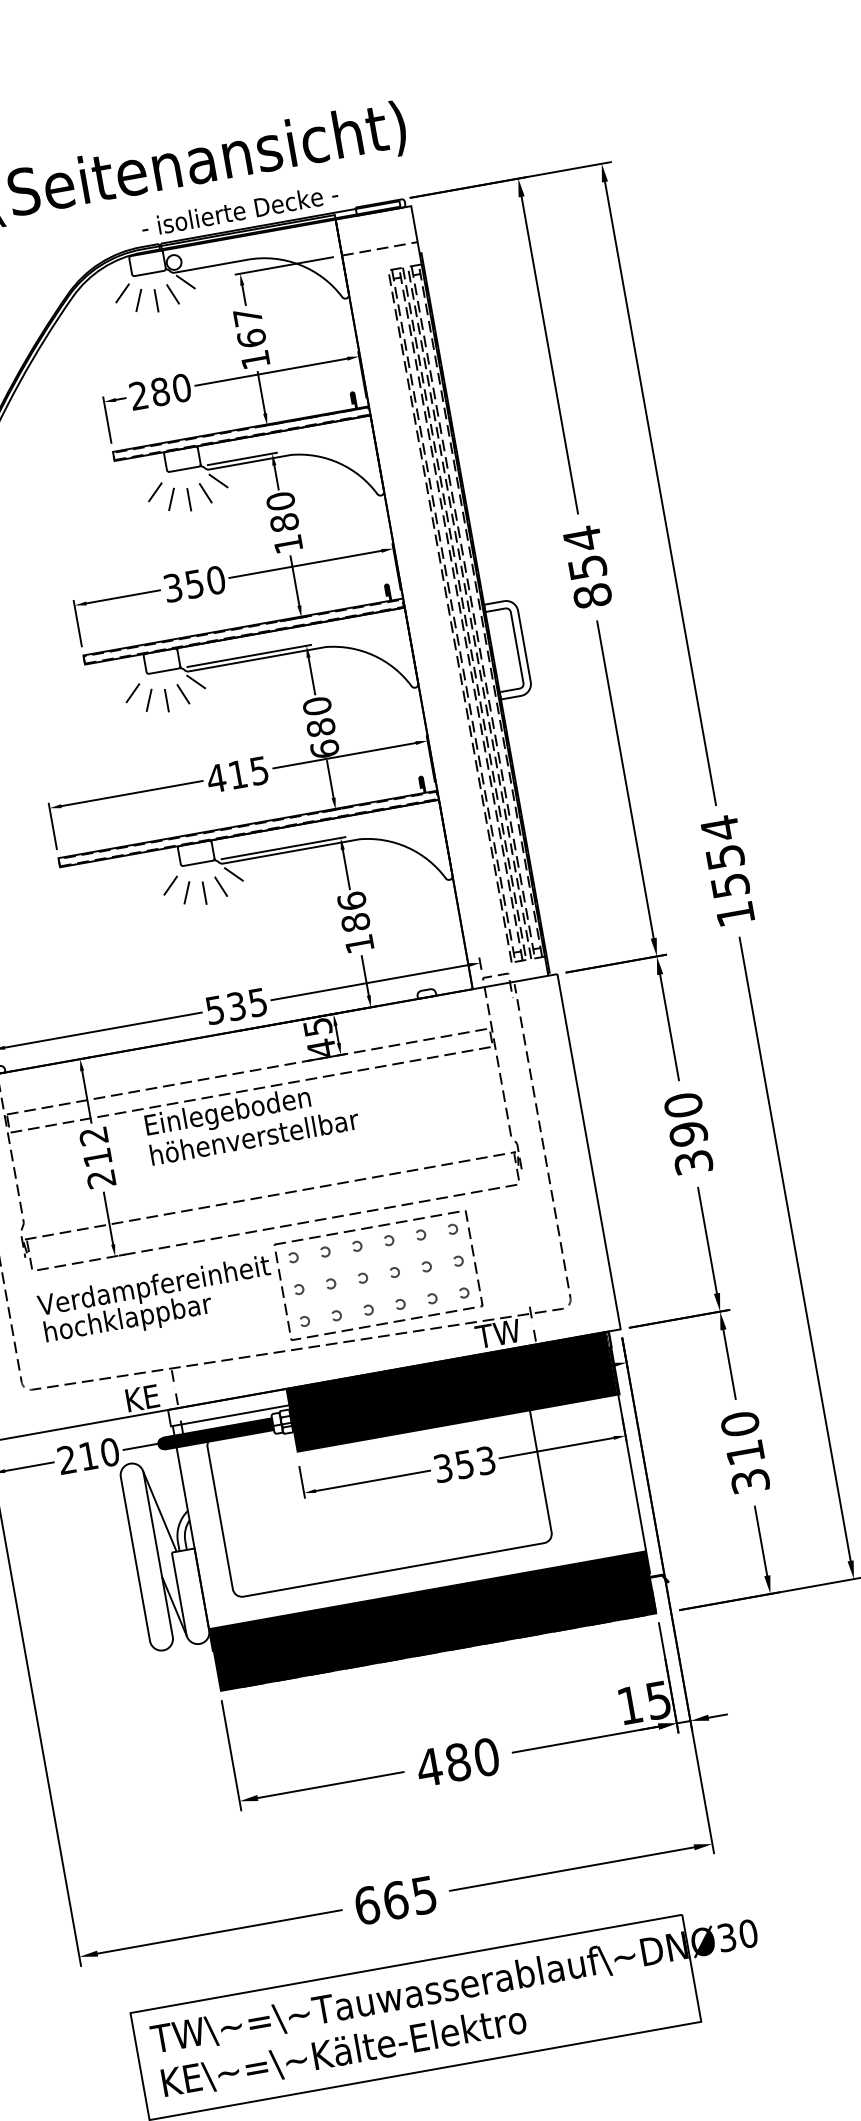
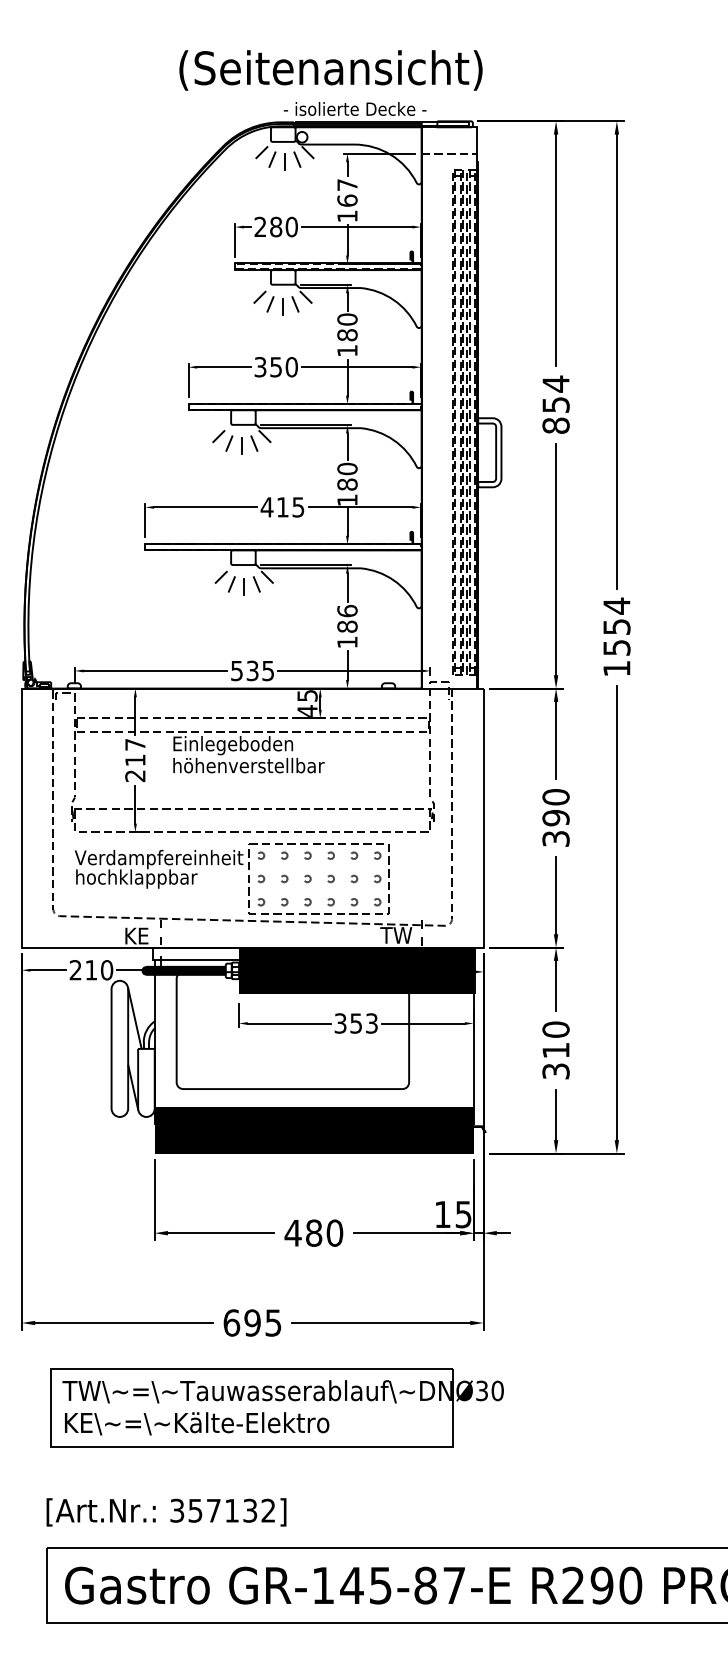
text: (324, 748) -> (347, 499), 680 -> 180
text: (93, 1135) -> (135, 744), 212 -> 217
text: (395, 1899) -> (252, 1322), 665 -> 695

